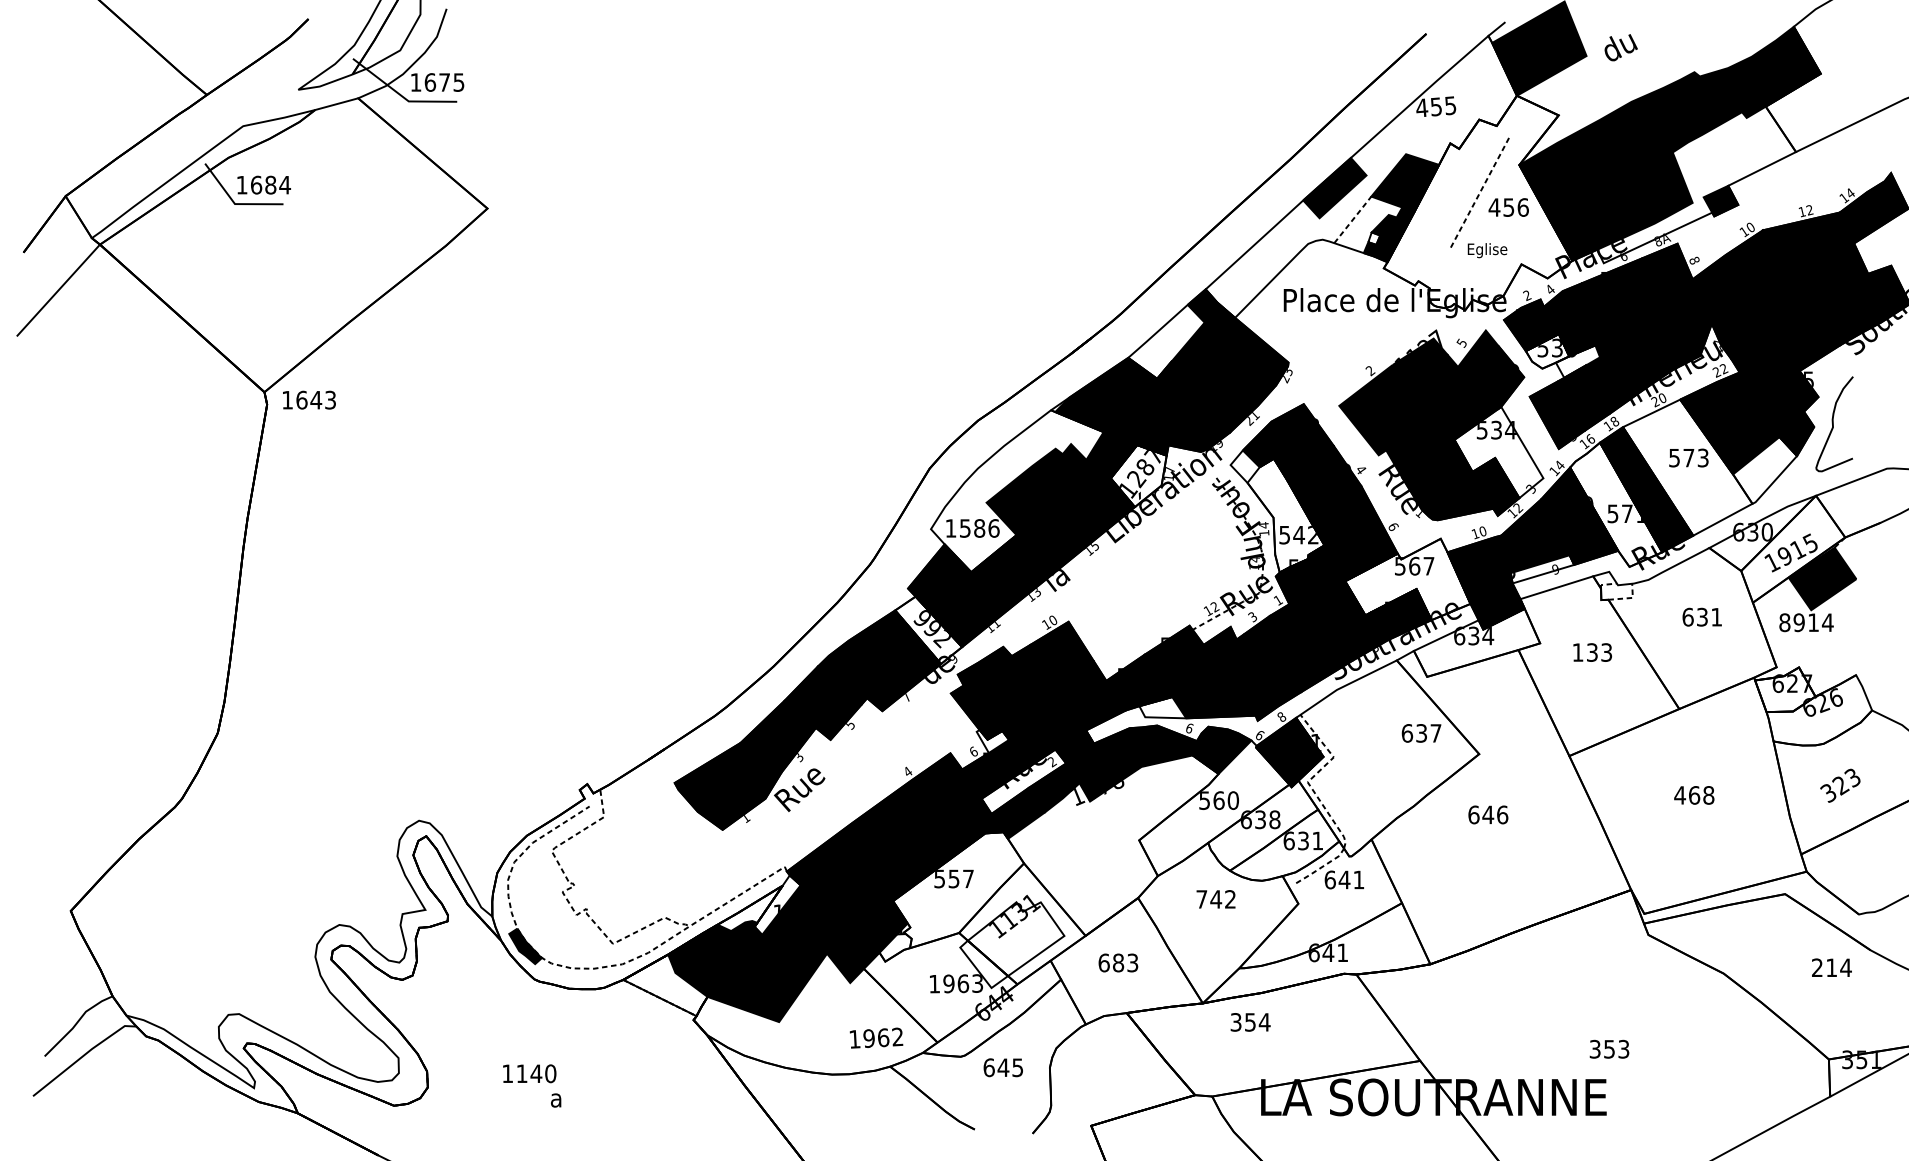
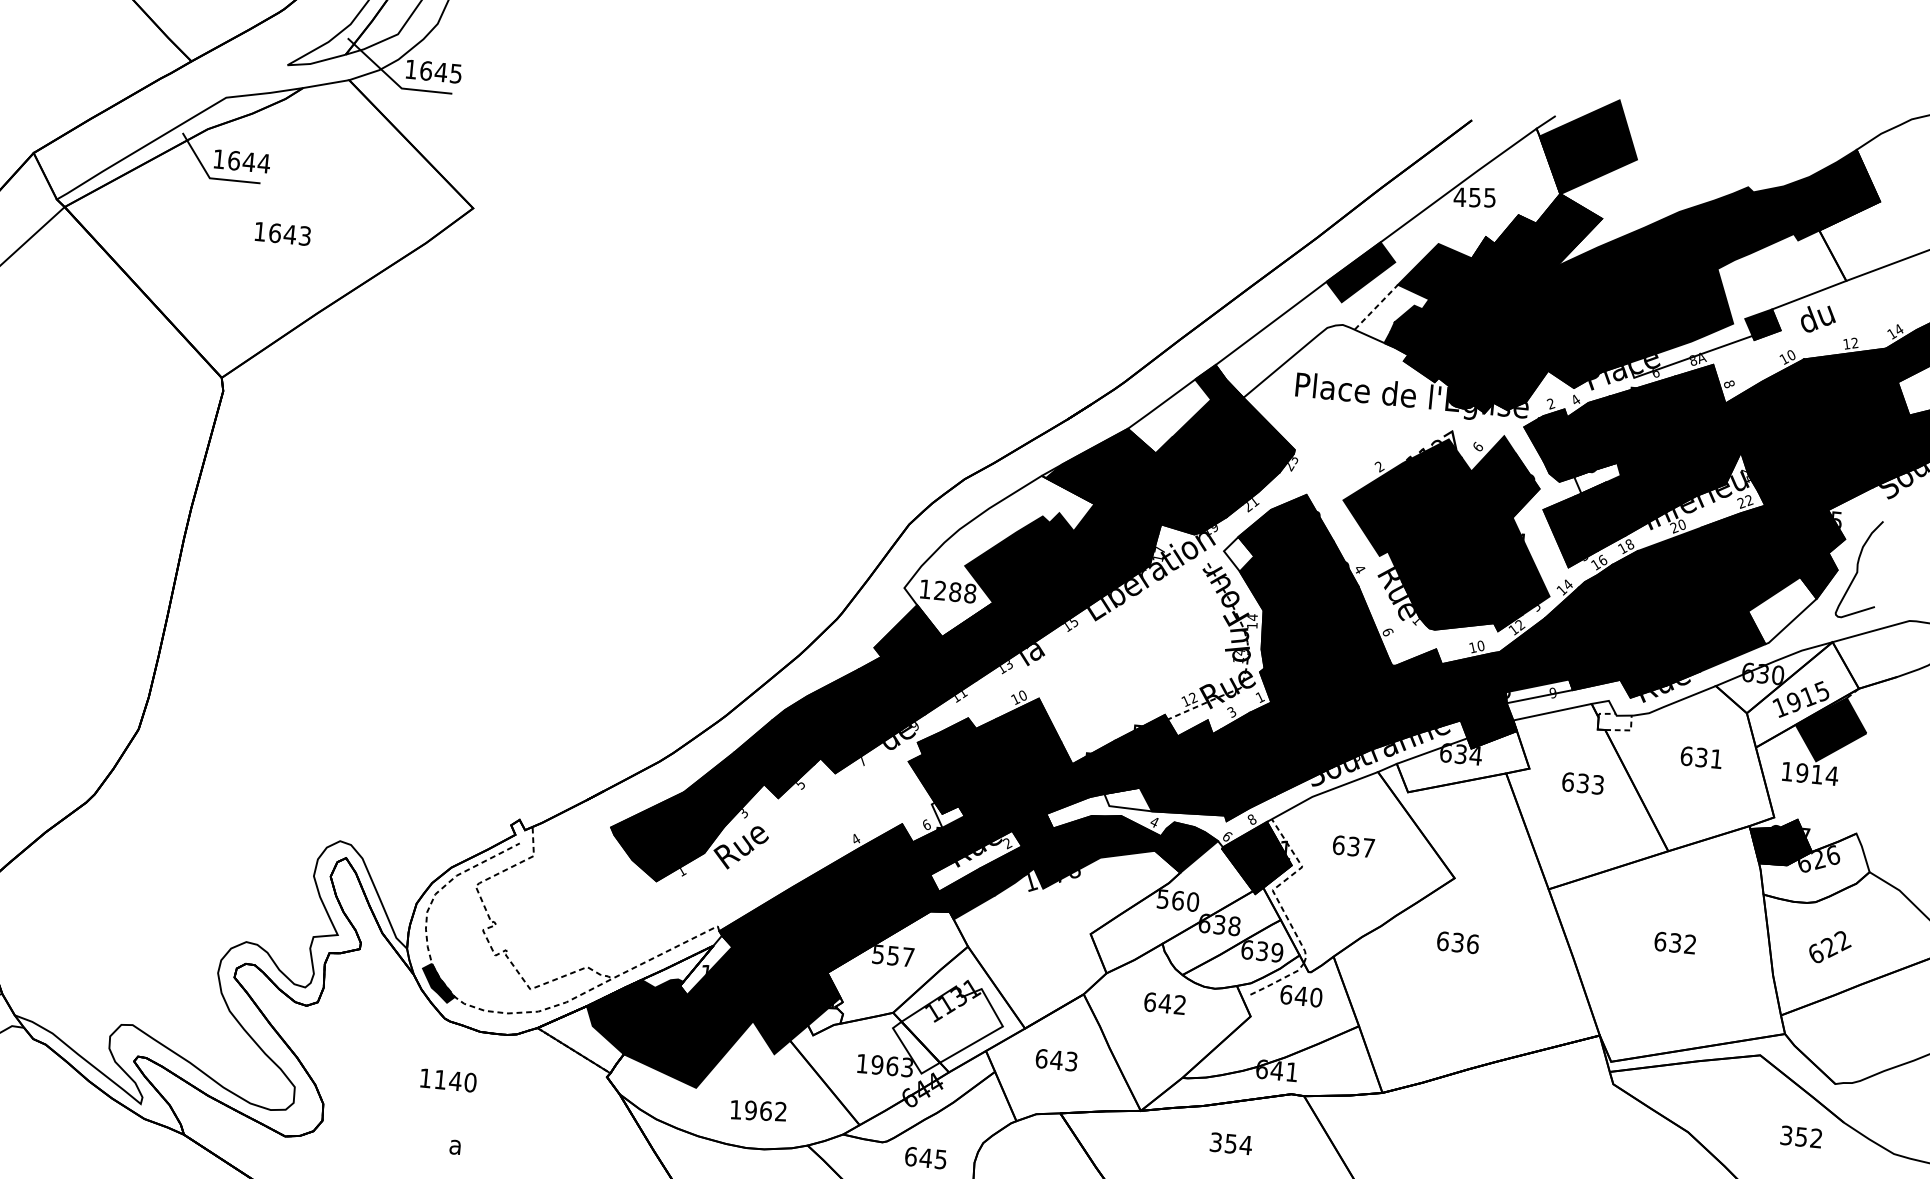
text: (1620, 47) -> (1817, 318), moved
text: (444, 82) -> (441, 72), 1675 -> 1645
text: (270, 184) -> (248, 161), 1684 -> 1644
fill: (1477, 202) -> (1508, 301), added
fill: (1374, 238) -> (1397, 328), added
text: (1461, 342) -> (1477, 446), 5 -> 6
fill: (1547, 351) -> (1566, 464), added
text: (309, 399) -> (283, 233), moved
fill: (1498, 452) -> (1505, 564), added
fill: (1687, 467) -> (1701, 599), added
fill: (1138, 476) -> (1126, 553), added
fill: (1616, 504) -> (1623, 631), added
fill: (1285, 515) -> (1276, 609), added
text: (979, 528) -> (955, 592), 1586 -> 1288
fill: (1407, 579) -> (1397, 688), added
text: (1784, 622) -> (1786, 771), 8914 -> 1914
fill: (928, 630) -> (891, 693), added
text: (1577, 652) -> (1567, 781), 133 -> 633
fill: (1785, 689) -> (1781, 841), added
text: (1189, 728) -> (1154, 822), 6 -> 4
text: (1421, 733) -> (1353, 846), moved
text: (1840, 785) -> (1829, 947), 323 -> 622
text: (1694, 795) -> (1675, 943), 468 -> 632
text: (1488, 814) -> (1458, 942), 646 -> 636
text: (1317, 840) -> (1276, 952), 631 -> 639
text: (1358, 879) -> (1315, 997), 641 -> 640
text: (1201, 899) -> (1149, 1002), 742 -> 642
text: (1118, 962) -> (1056, 1059), 683 -> 643
text: (1831, 967) -> (1801, 1136), 214 -> 352
text: (1250, 1022) -> (1231, 1143), moved
text: (876, 1037) -> (758, 1110), moved
text: (529, 1073) -> (448, 1080), moved

